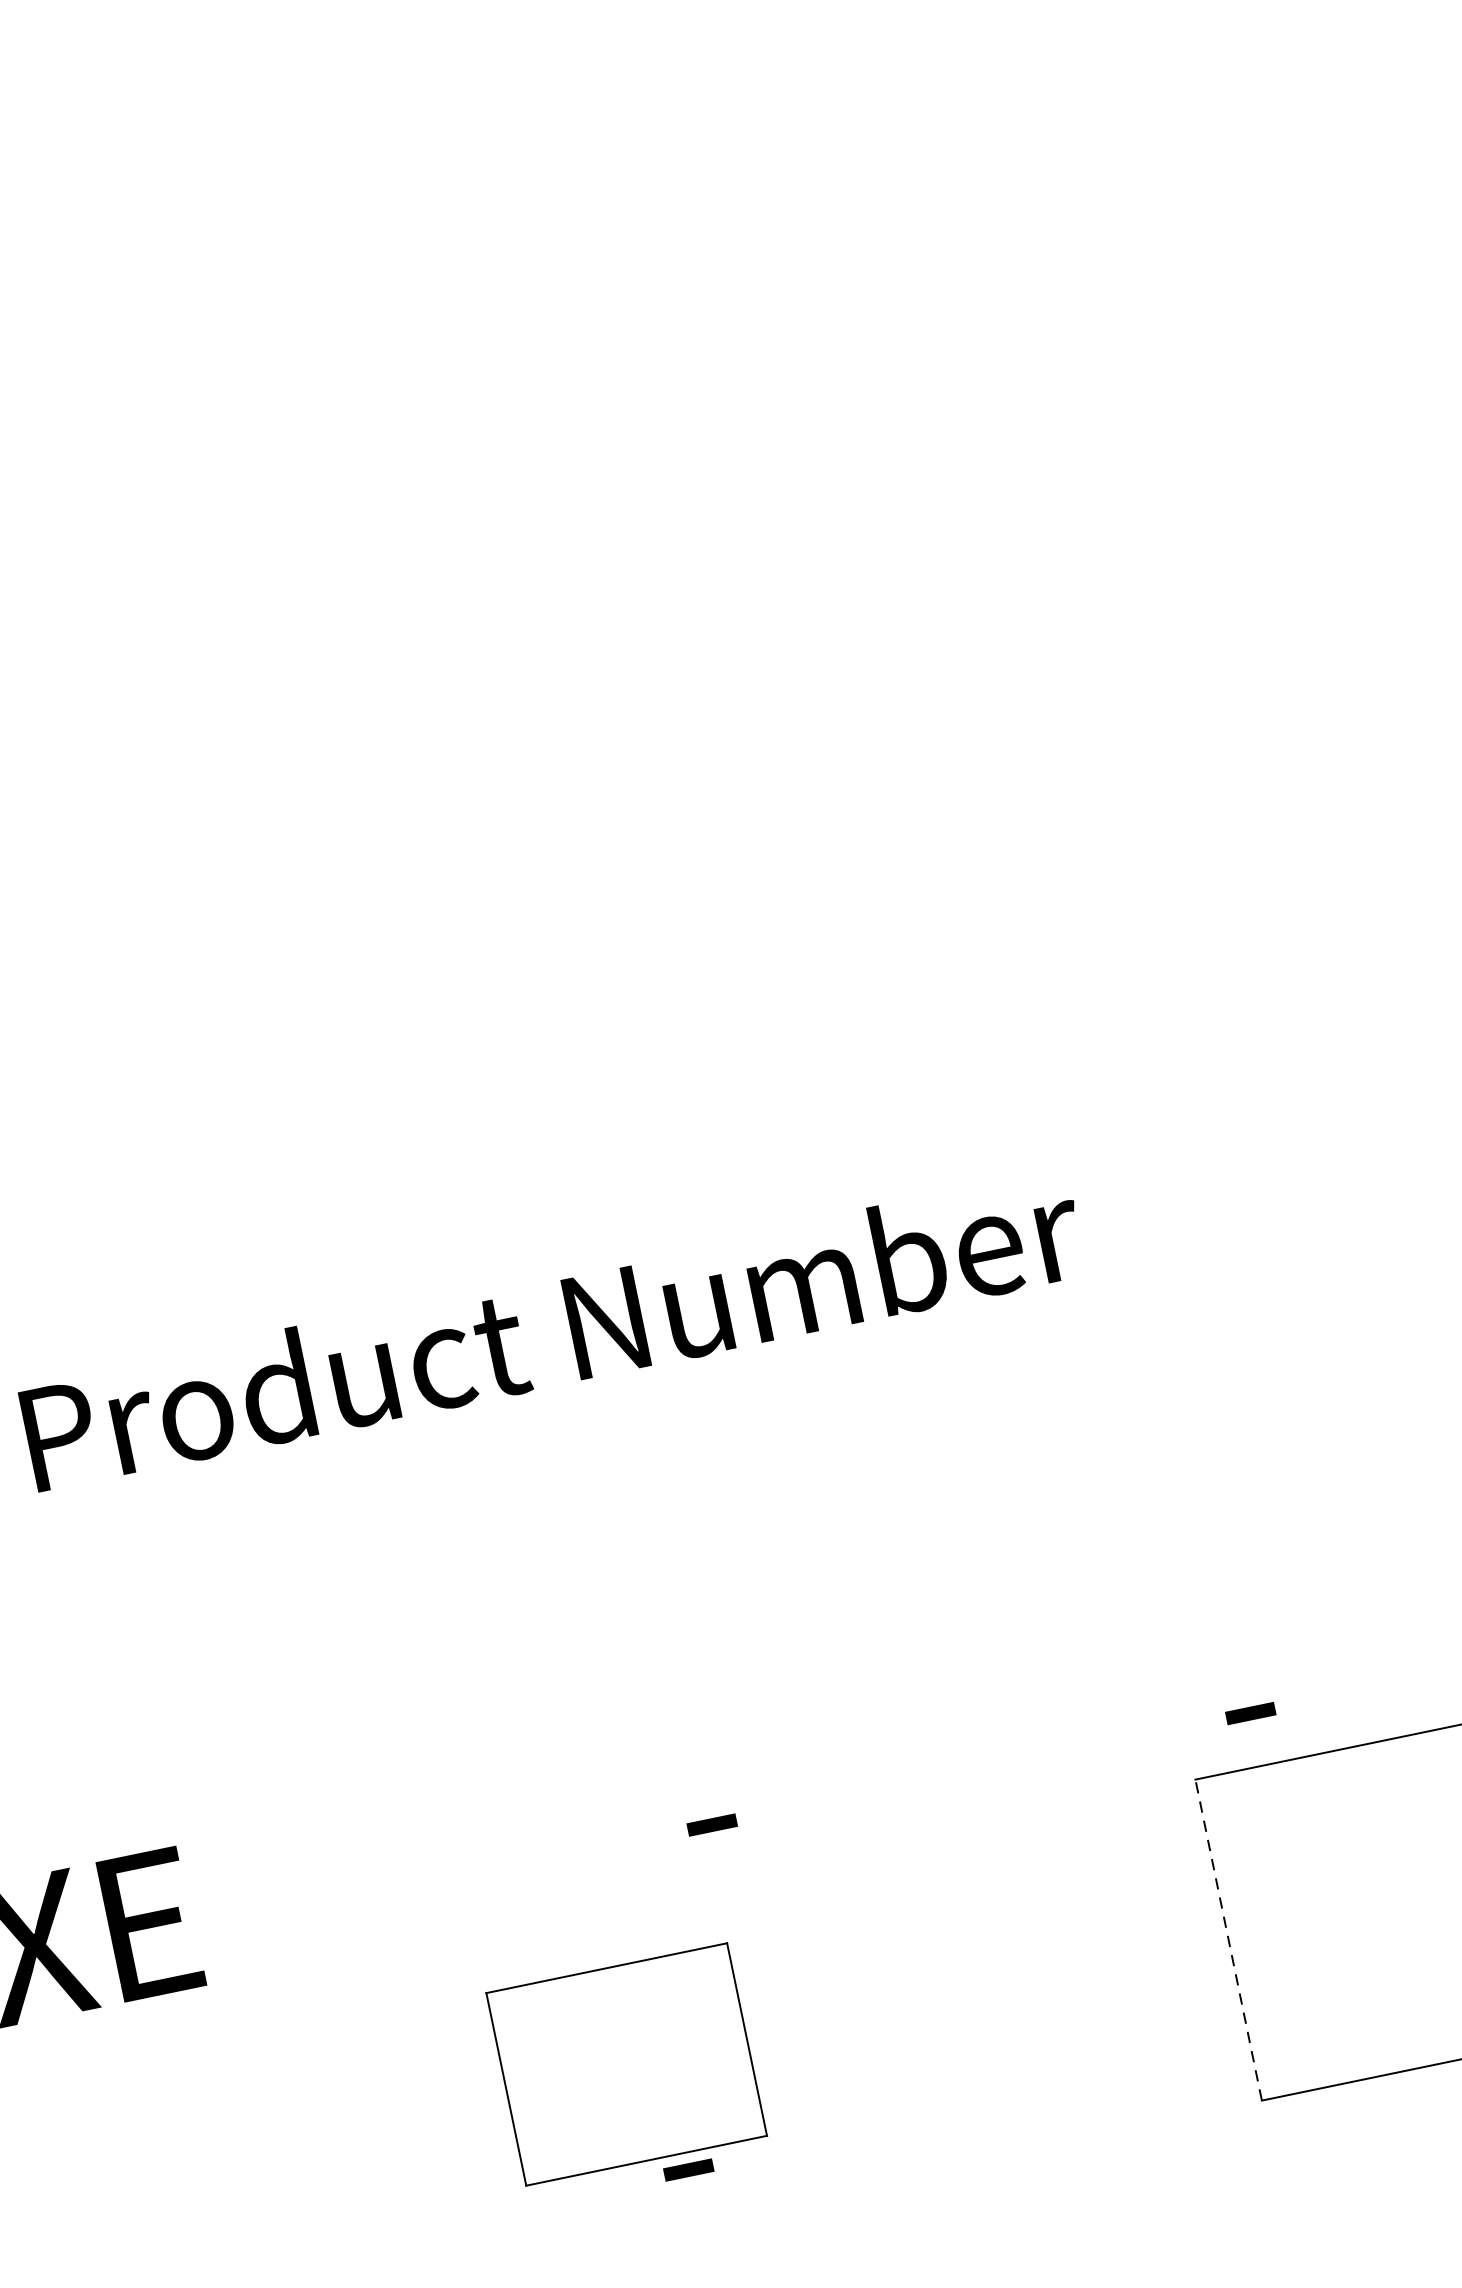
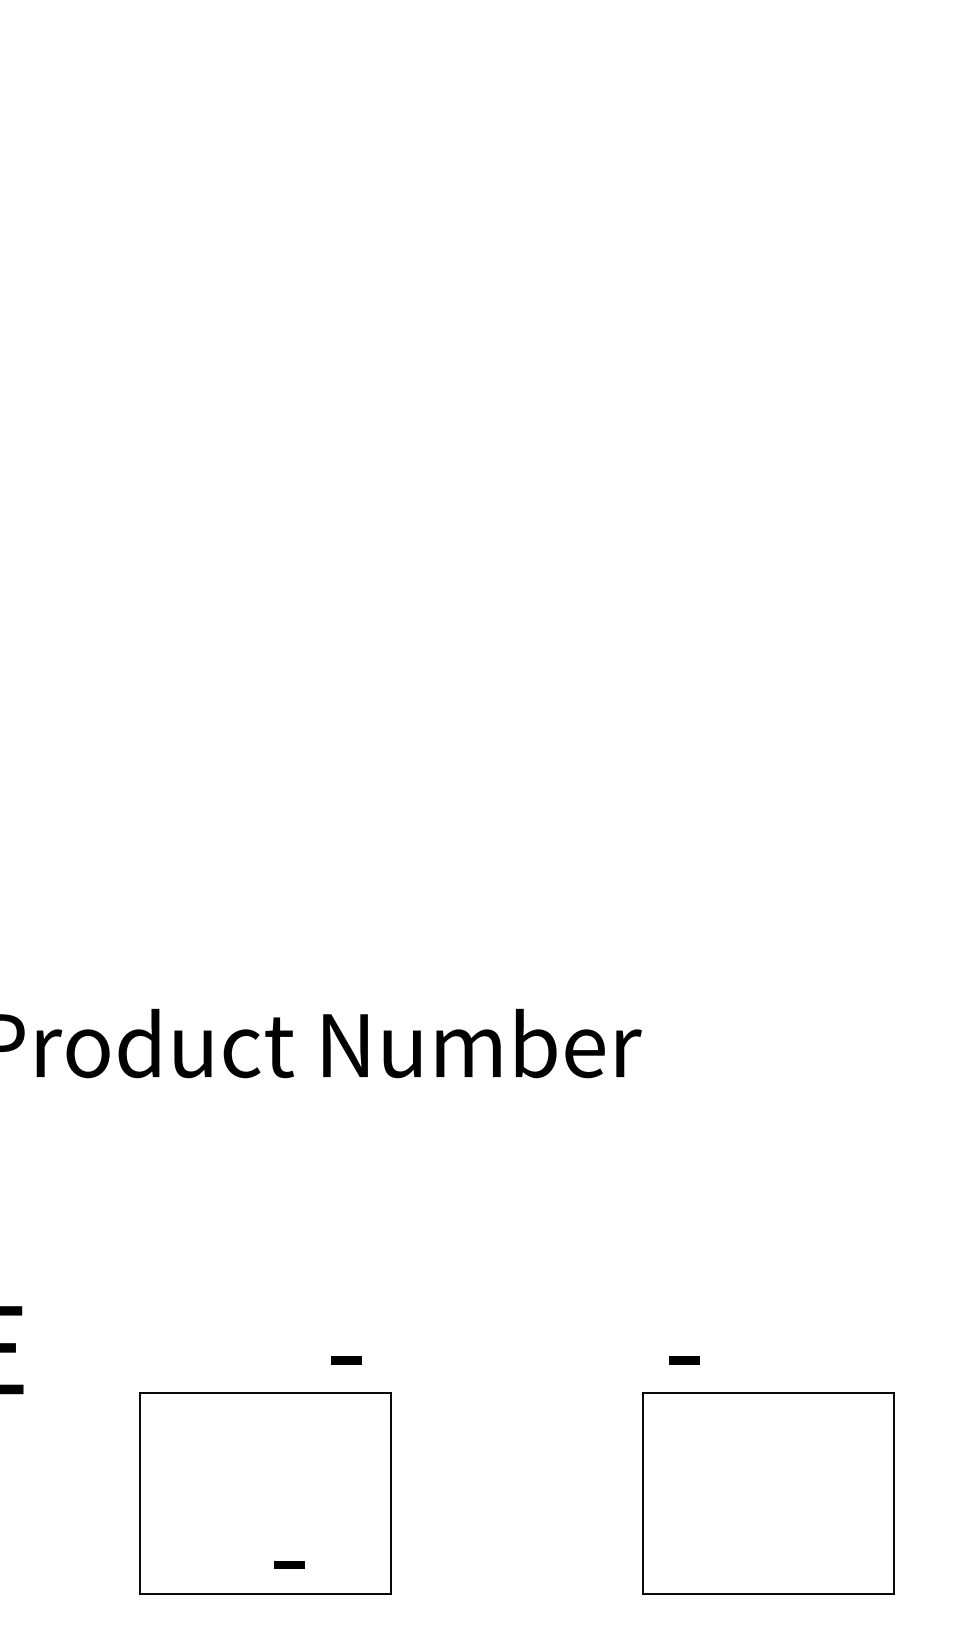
line: (1228, 1939) -> (642, 1493), dashed -> solid
part: (626, 2064) -> (265, 1493), size x1.67

